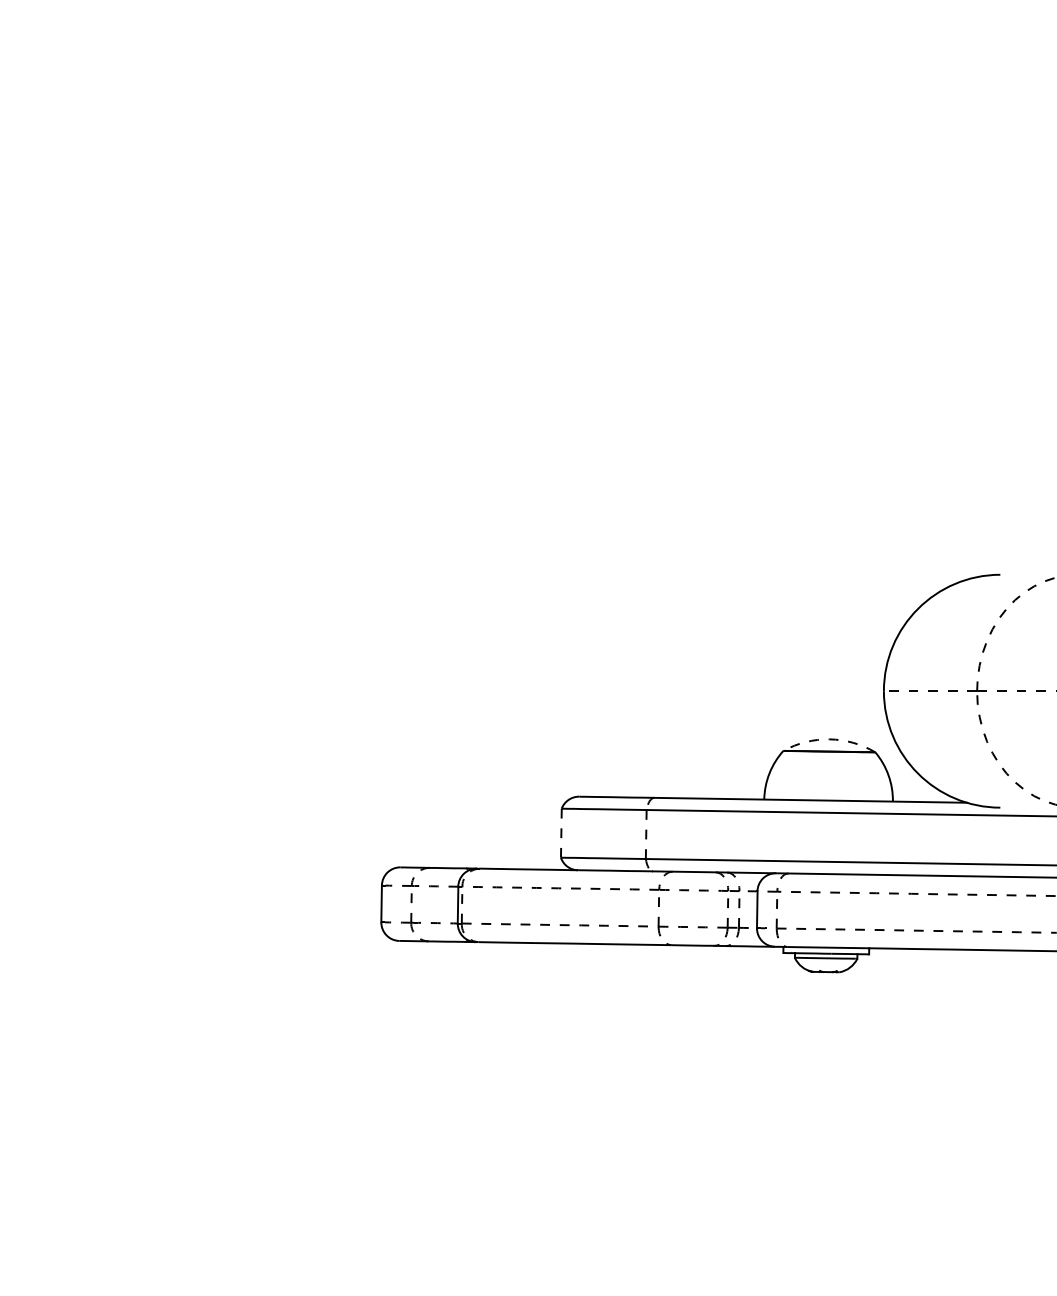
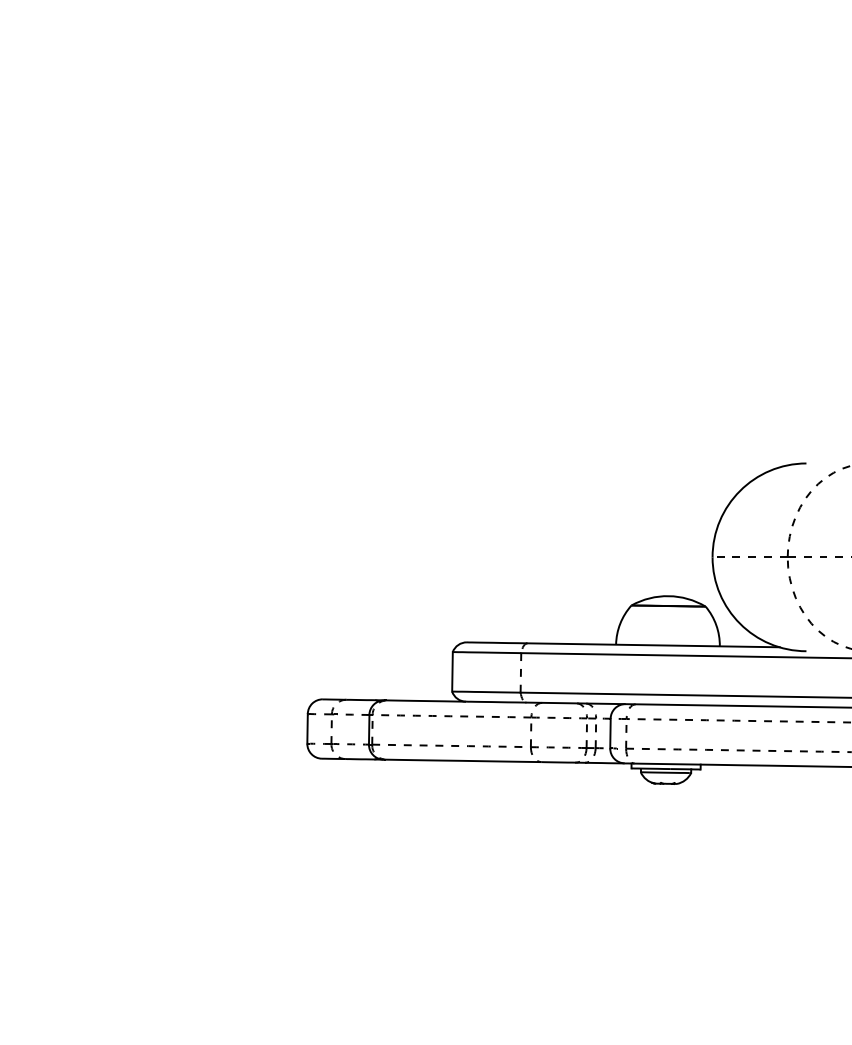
arc: (829, 739) -> (668, 596), dashed -> solid
line: (561, 833) -> (452, 672), dashed -> solid

